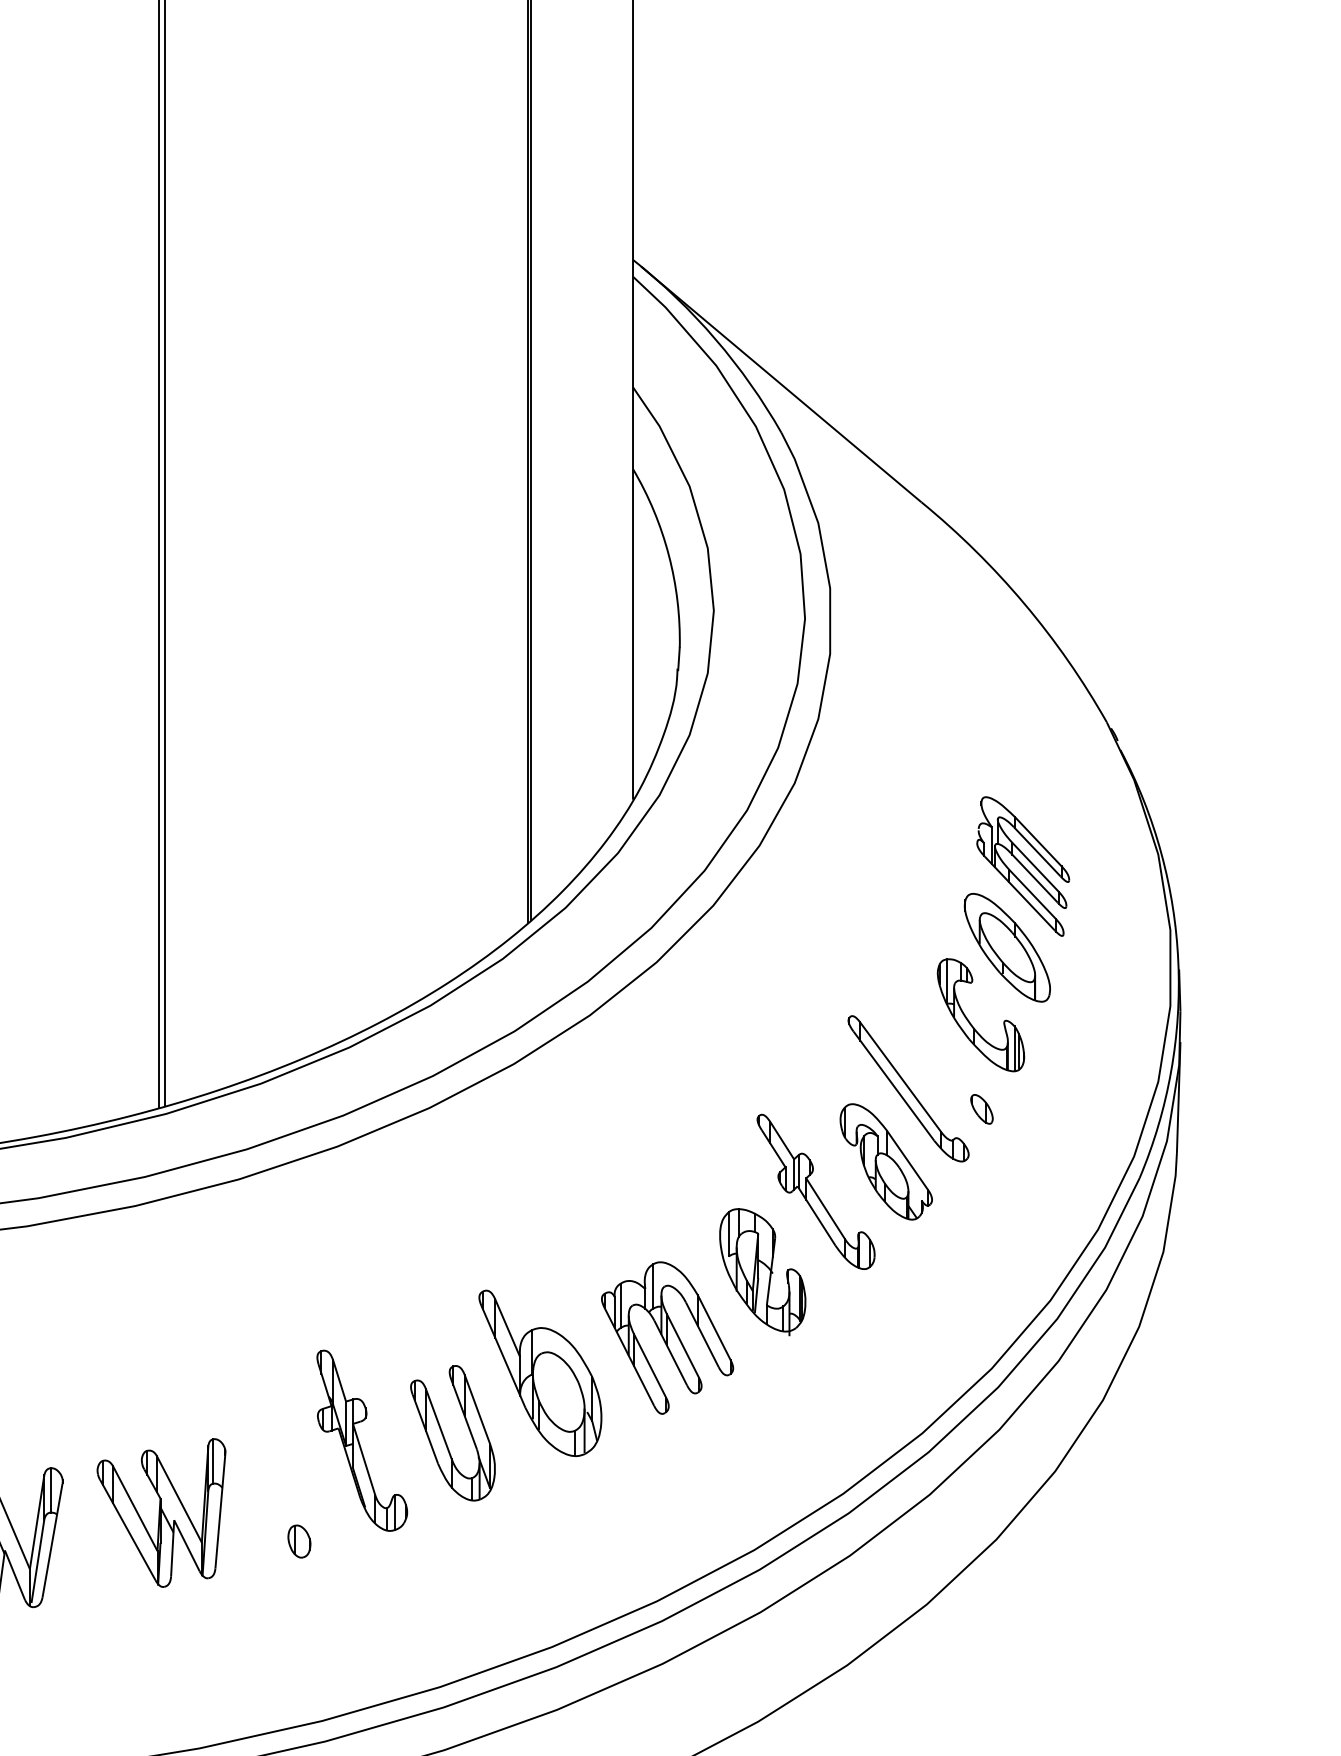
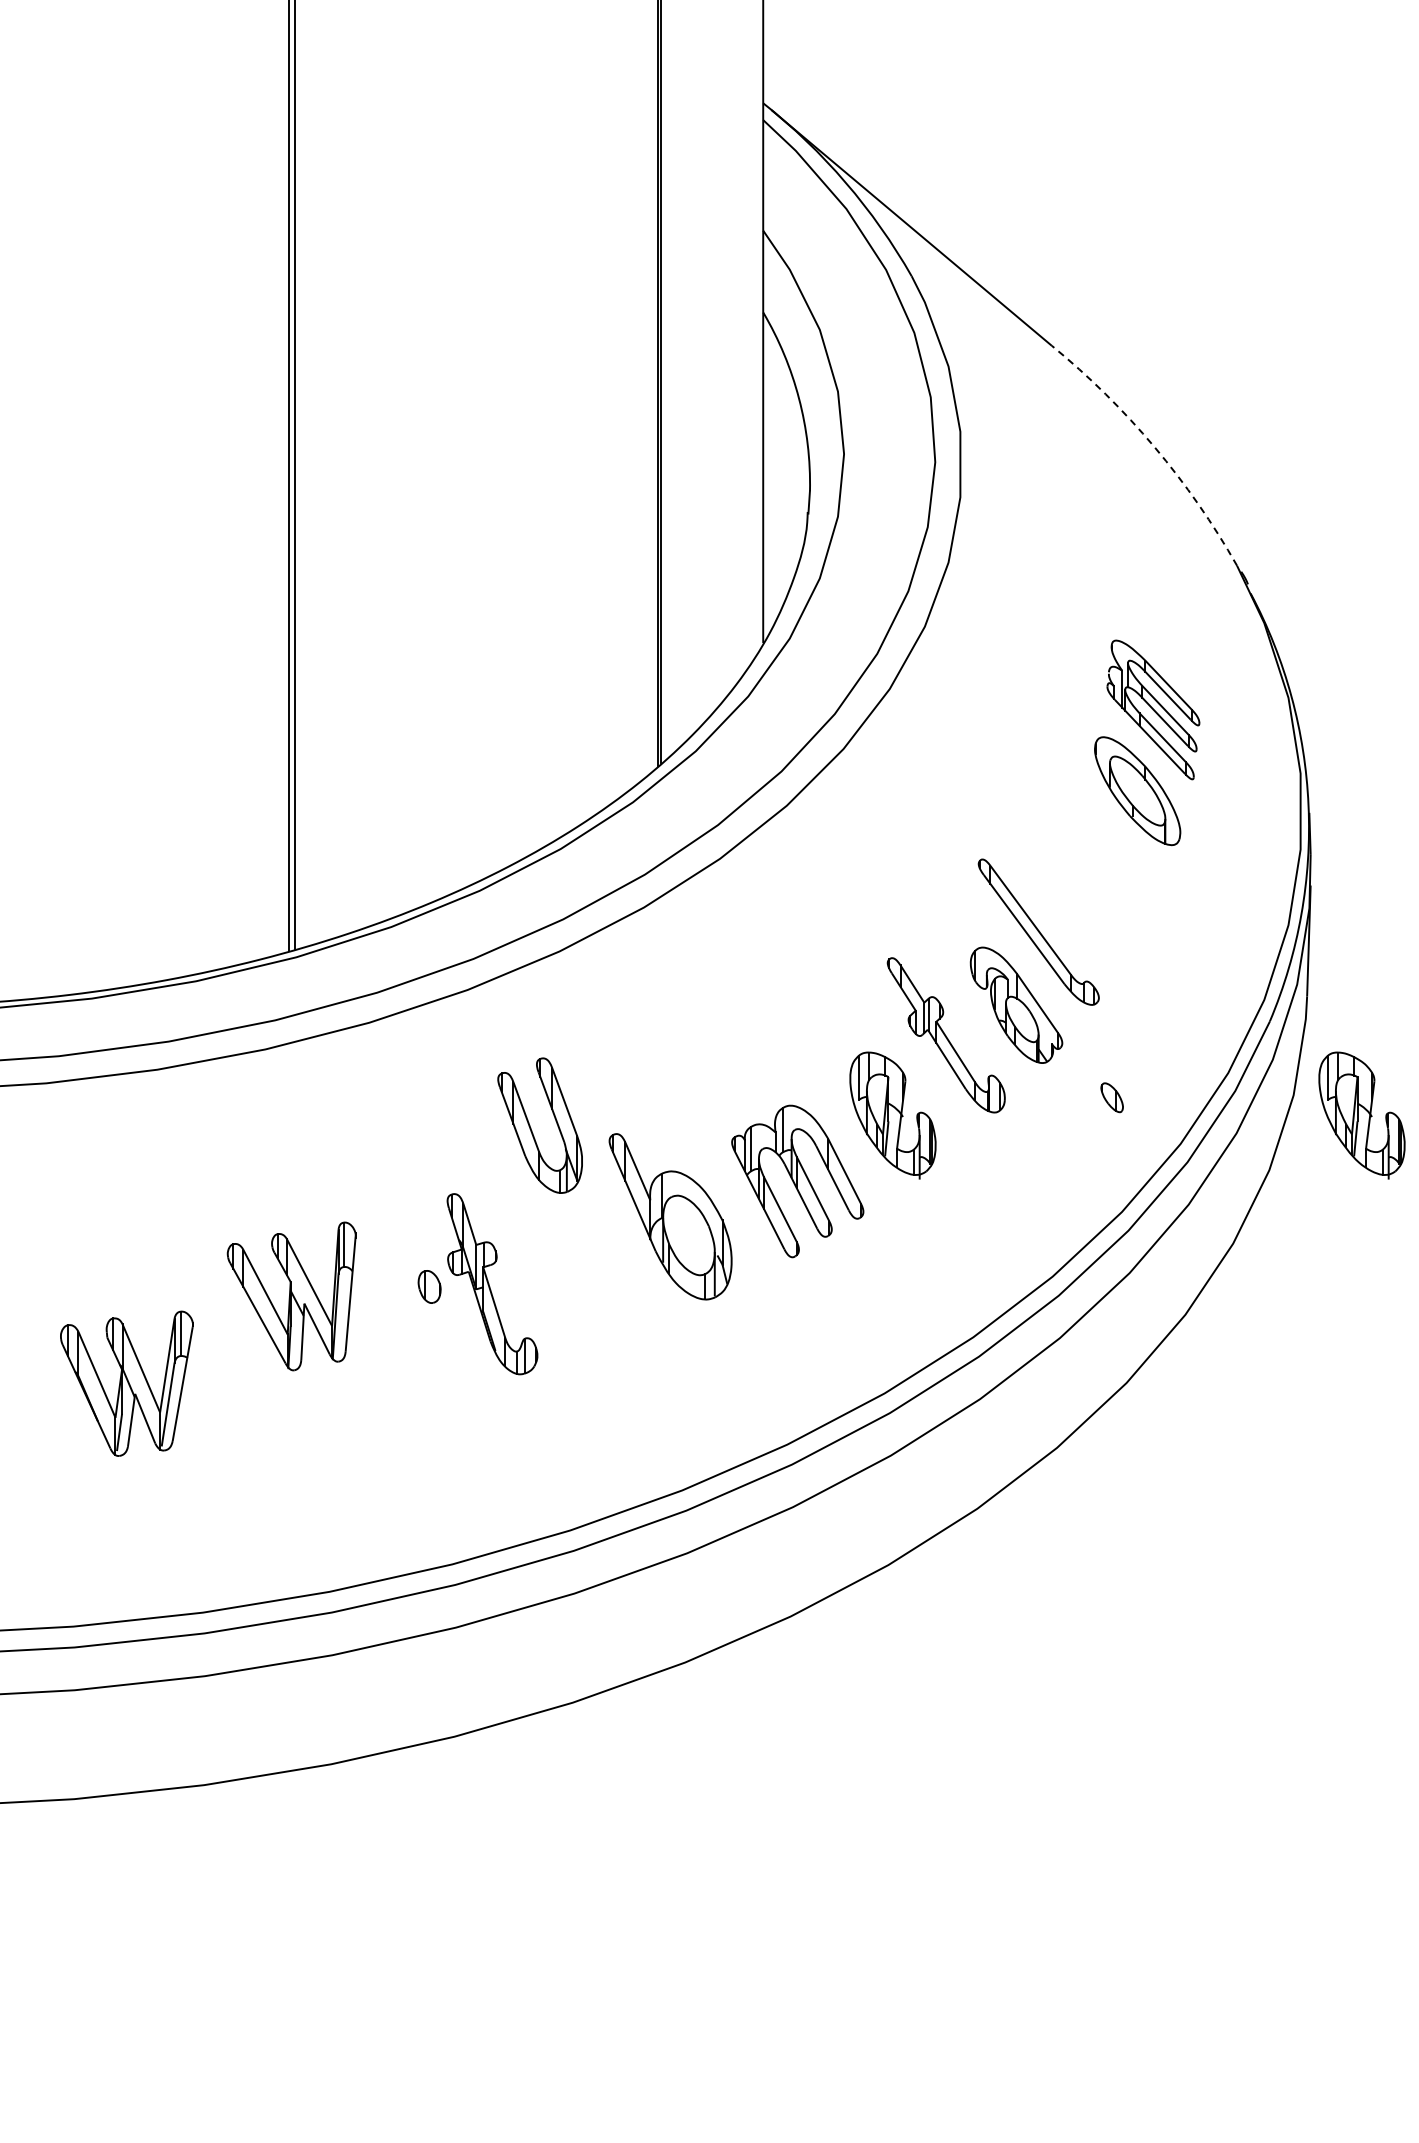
arc: (1024, 604) -> (1154, 447), solid -> dashed
part: (971, 1023) -> (1101, 866), removed
part: (981, 1109) -> (1111, 1097), moved
part: (1231, 1272) -> (1361, 1115), added
part: (444, 1435) -> (531, 1127), moved
part: (161, 1513) -> (291, 1296), moved
part: (299, 1541) -> (429, 1286), moved

